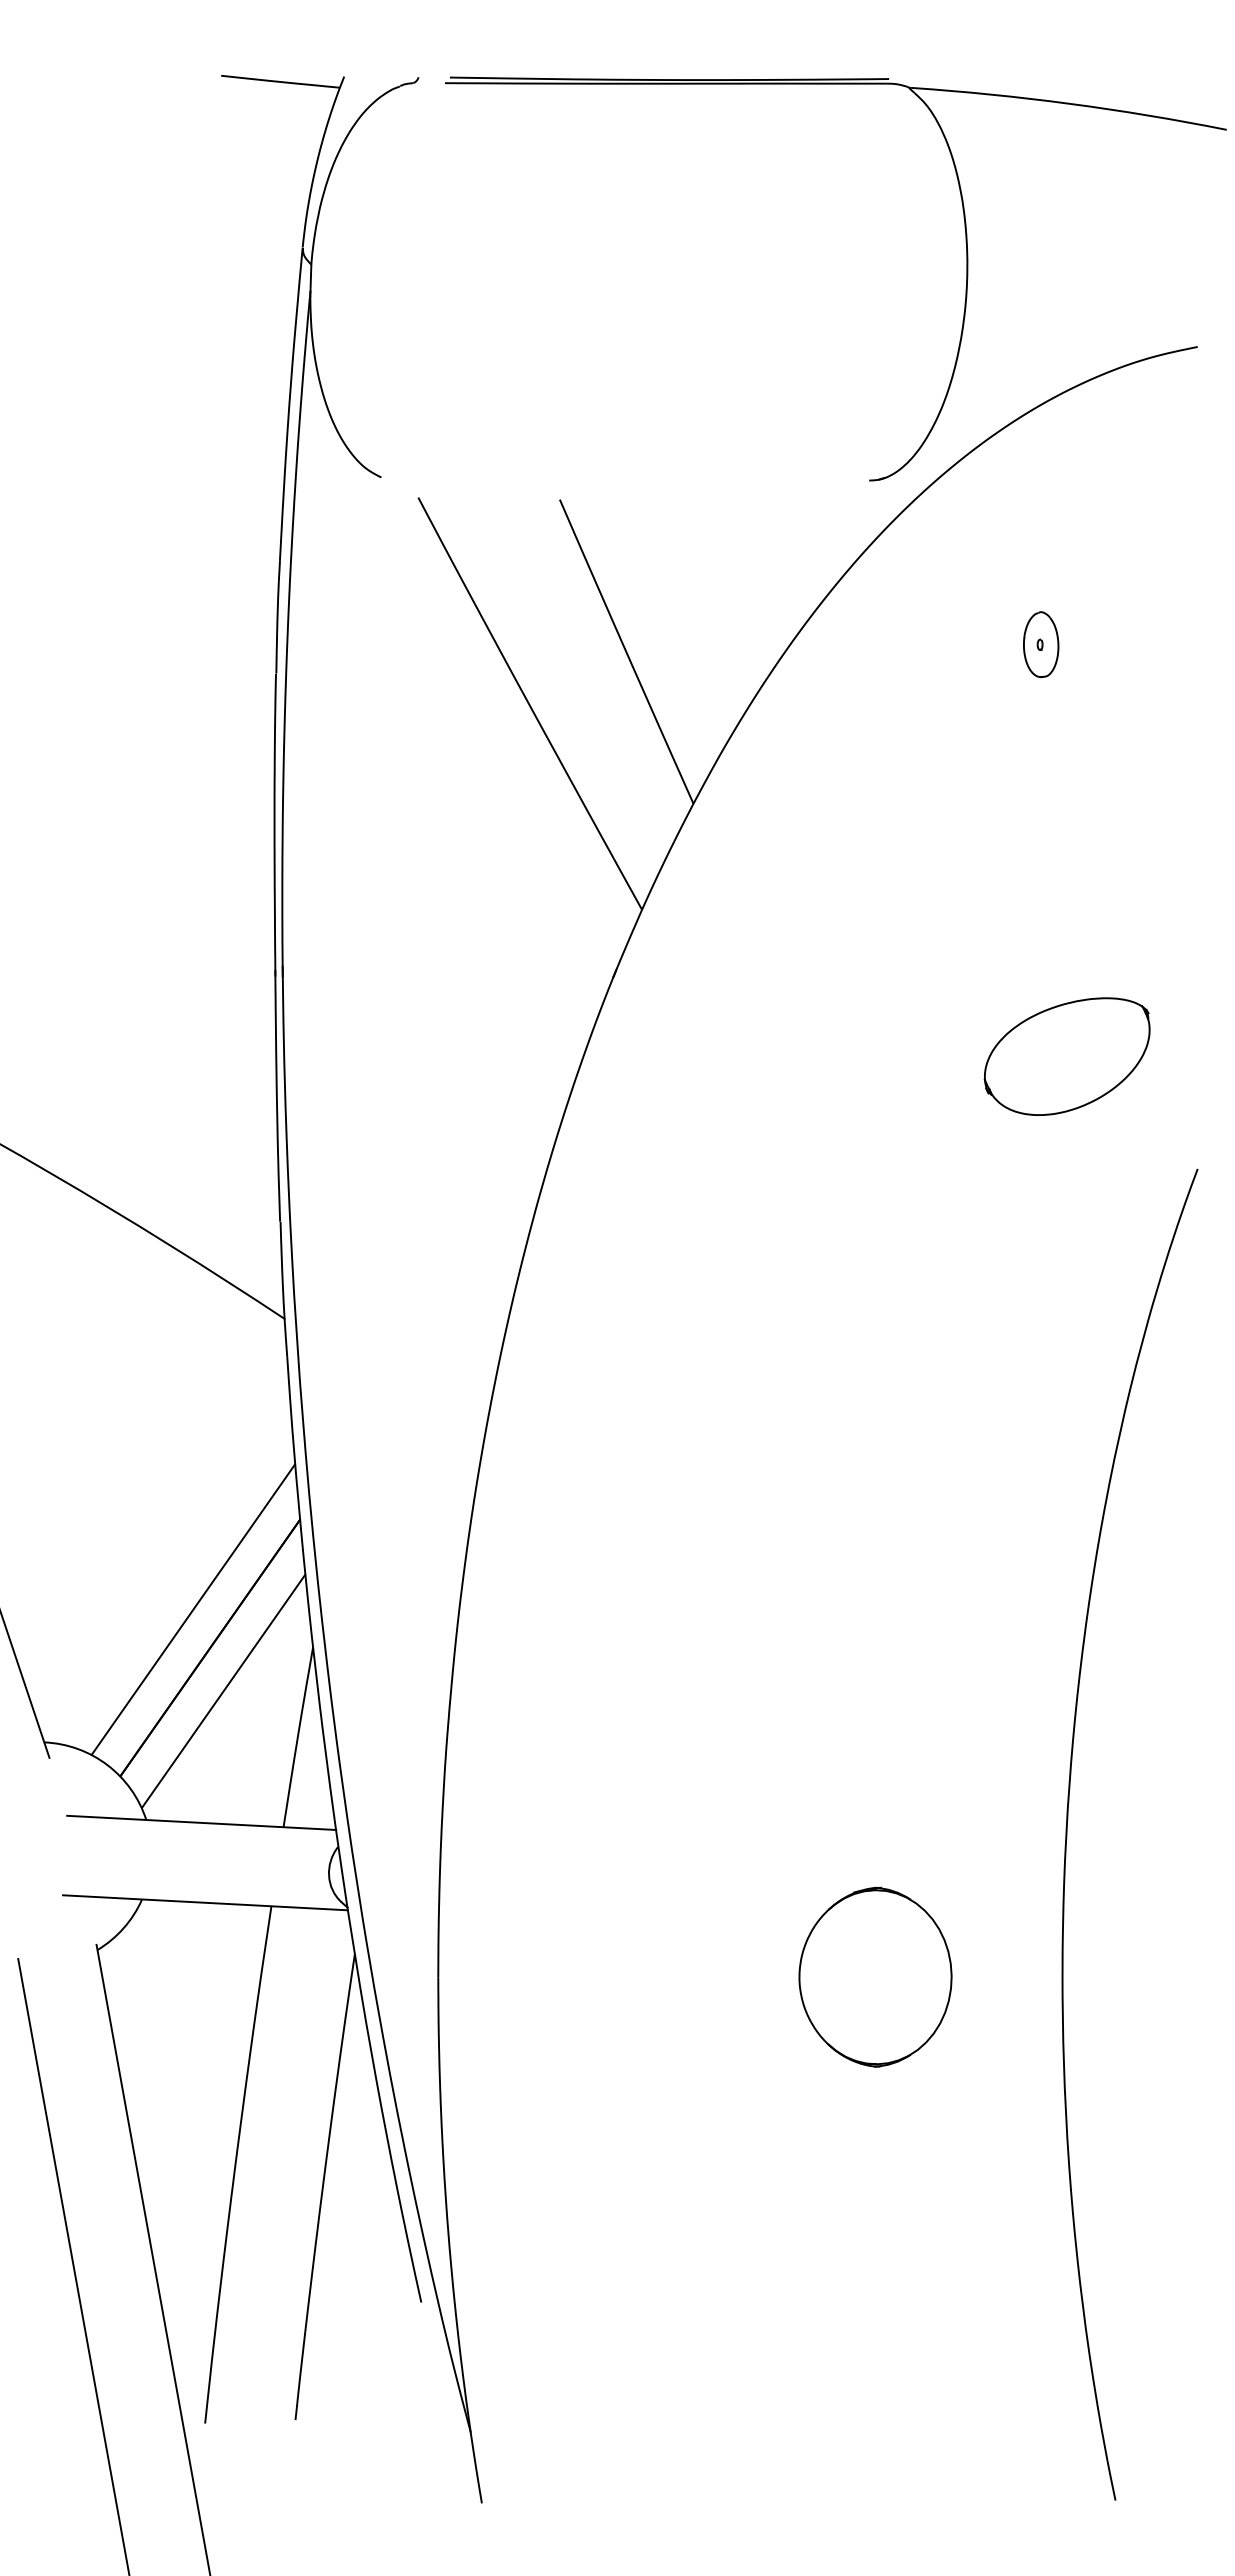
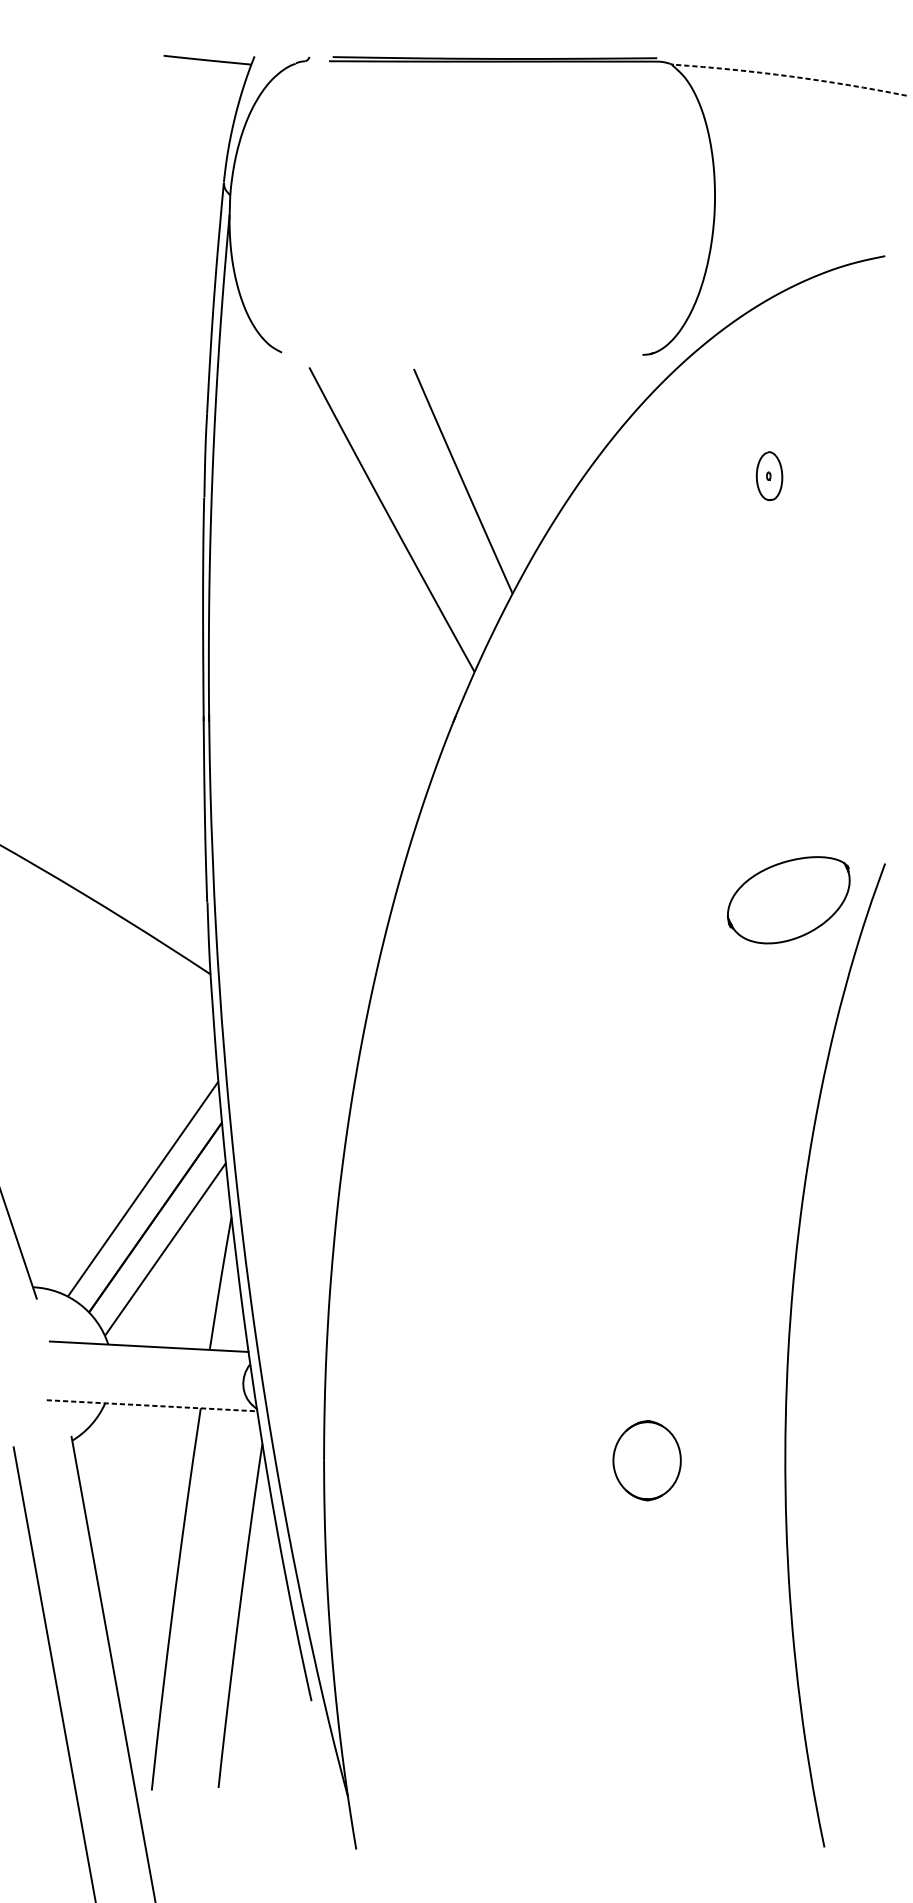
arc: (1069, 103) -> (790, 76), solid -> dashed
part: (1066, 1056) -> (788, 900), moved
line: (205, 1902) -> (152, 1405), solid -> dashed
part: (875, 1976) -> (647, 1460), size x0.6

